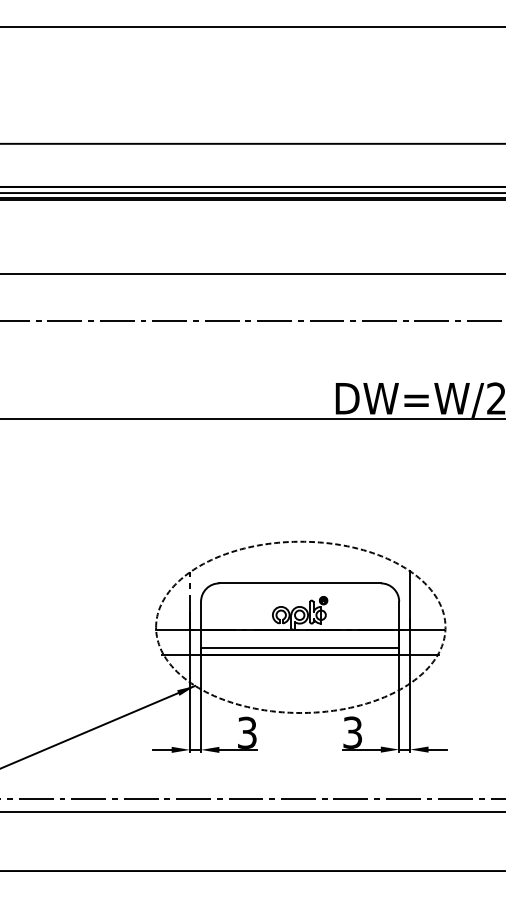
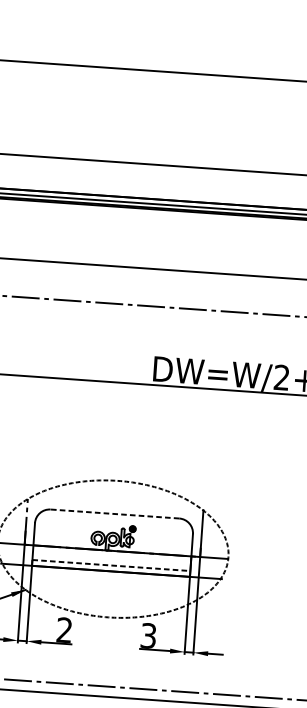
line: (300, 583) -> (115, 514), solid -> dashed
line: (300, 647) -> (111, 565), solid -> dashed
text: (247, 732) -> (64, 629), 3 -> 2

